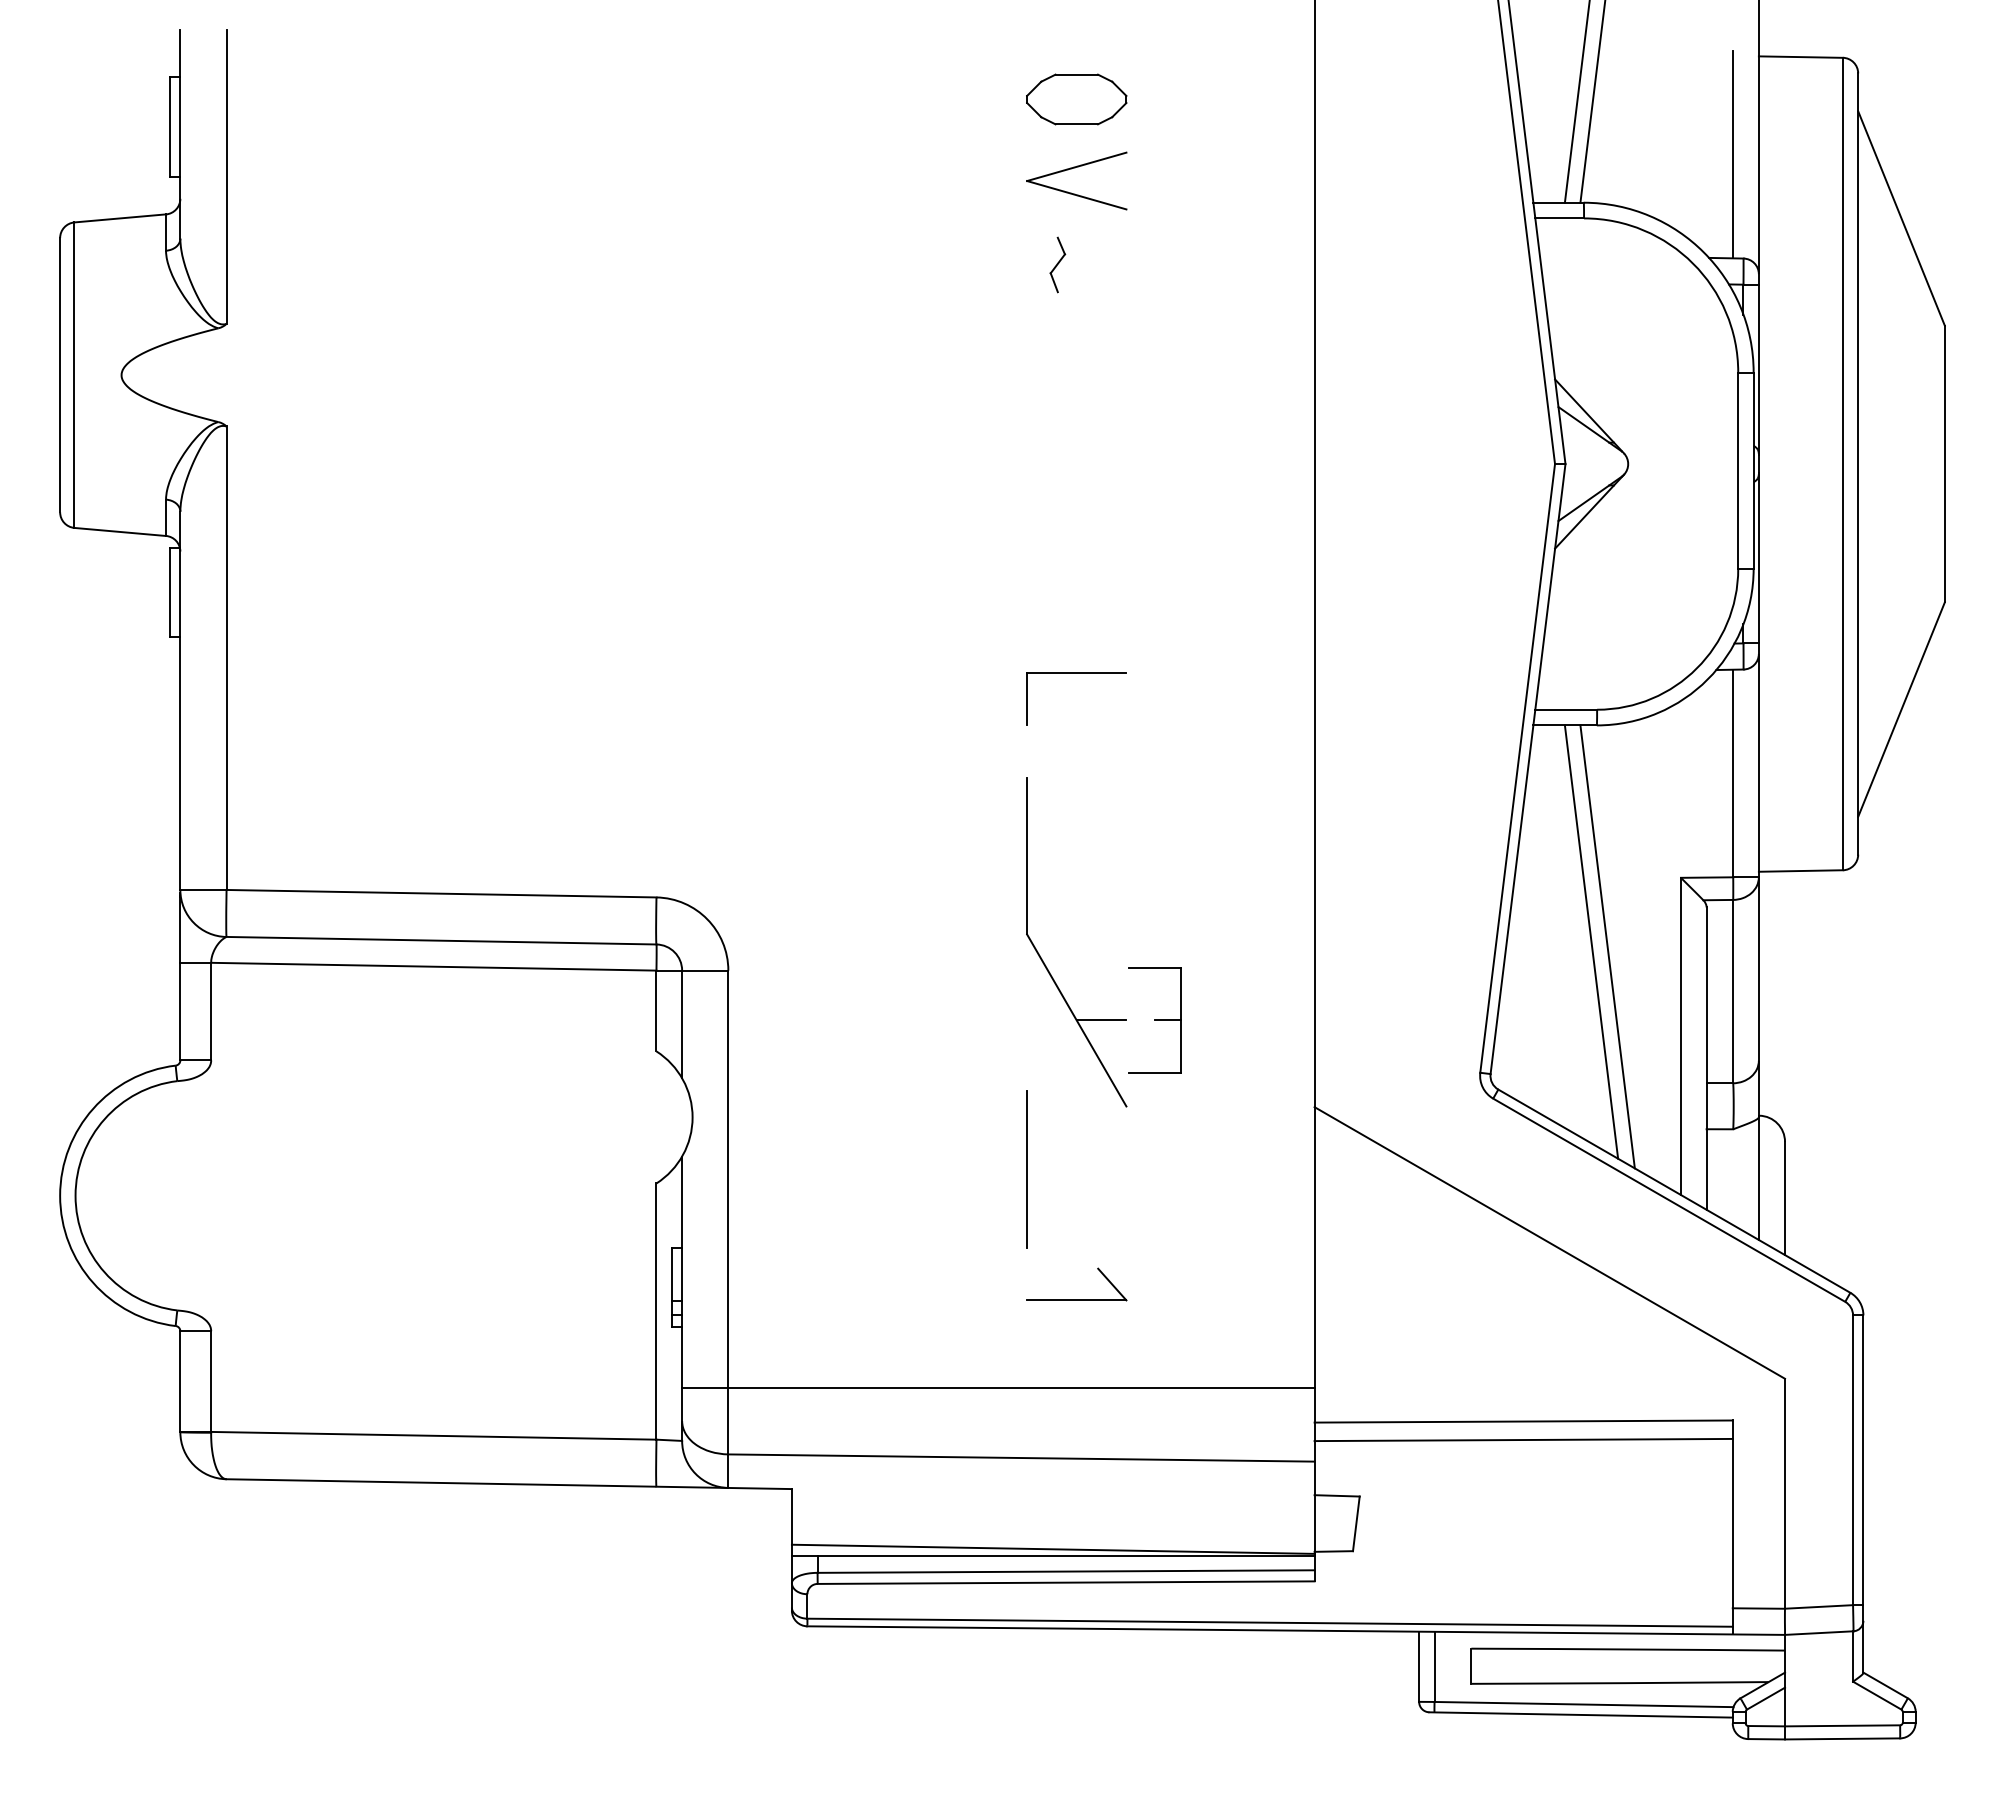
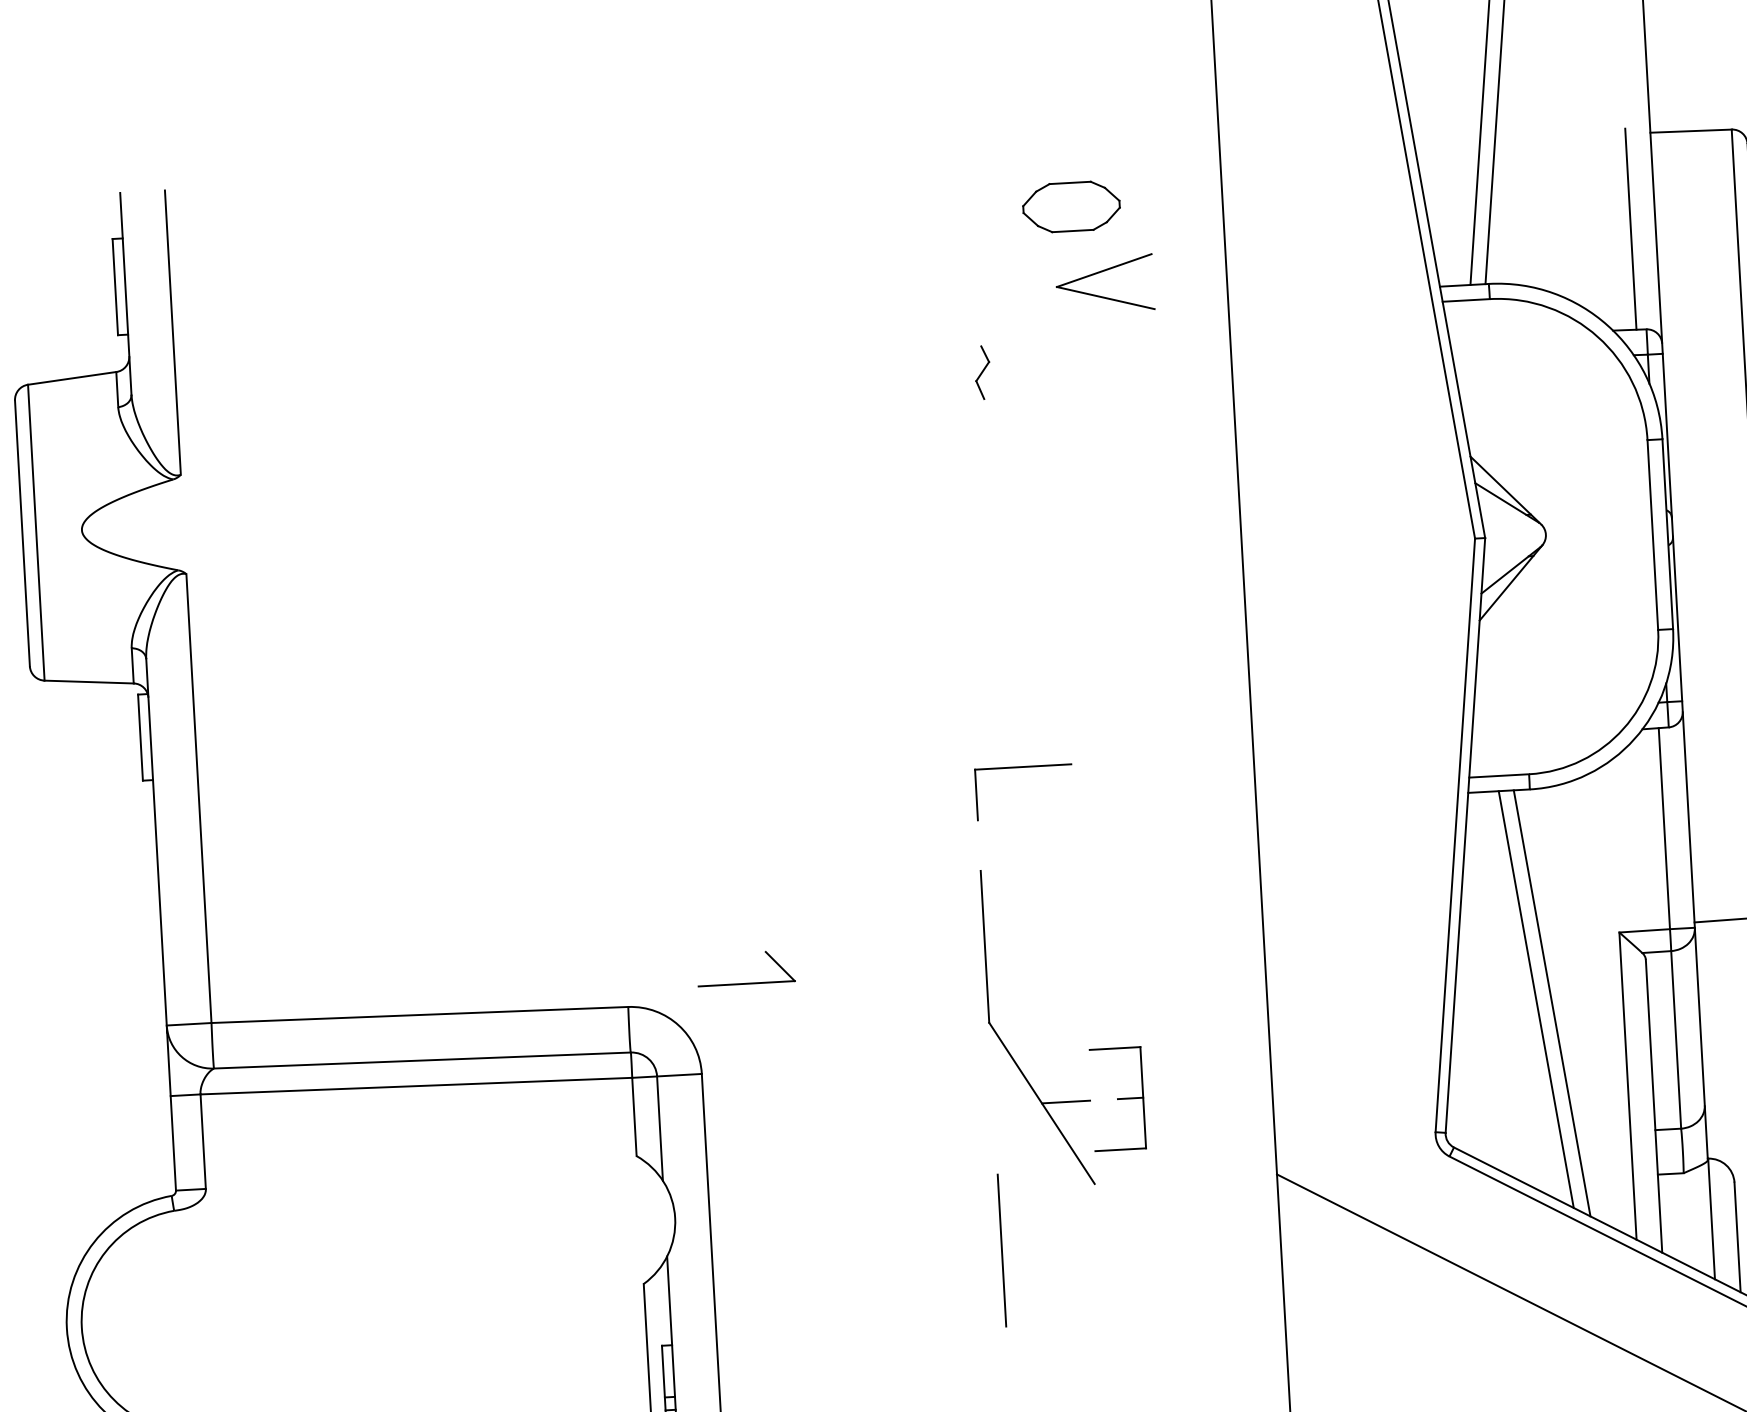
part: (1076, 99) -> (1071, 206), moved
part: (1075, 168) -> (1103, 272), moved
part: (1076, 1299) -> (746, 982), moved

